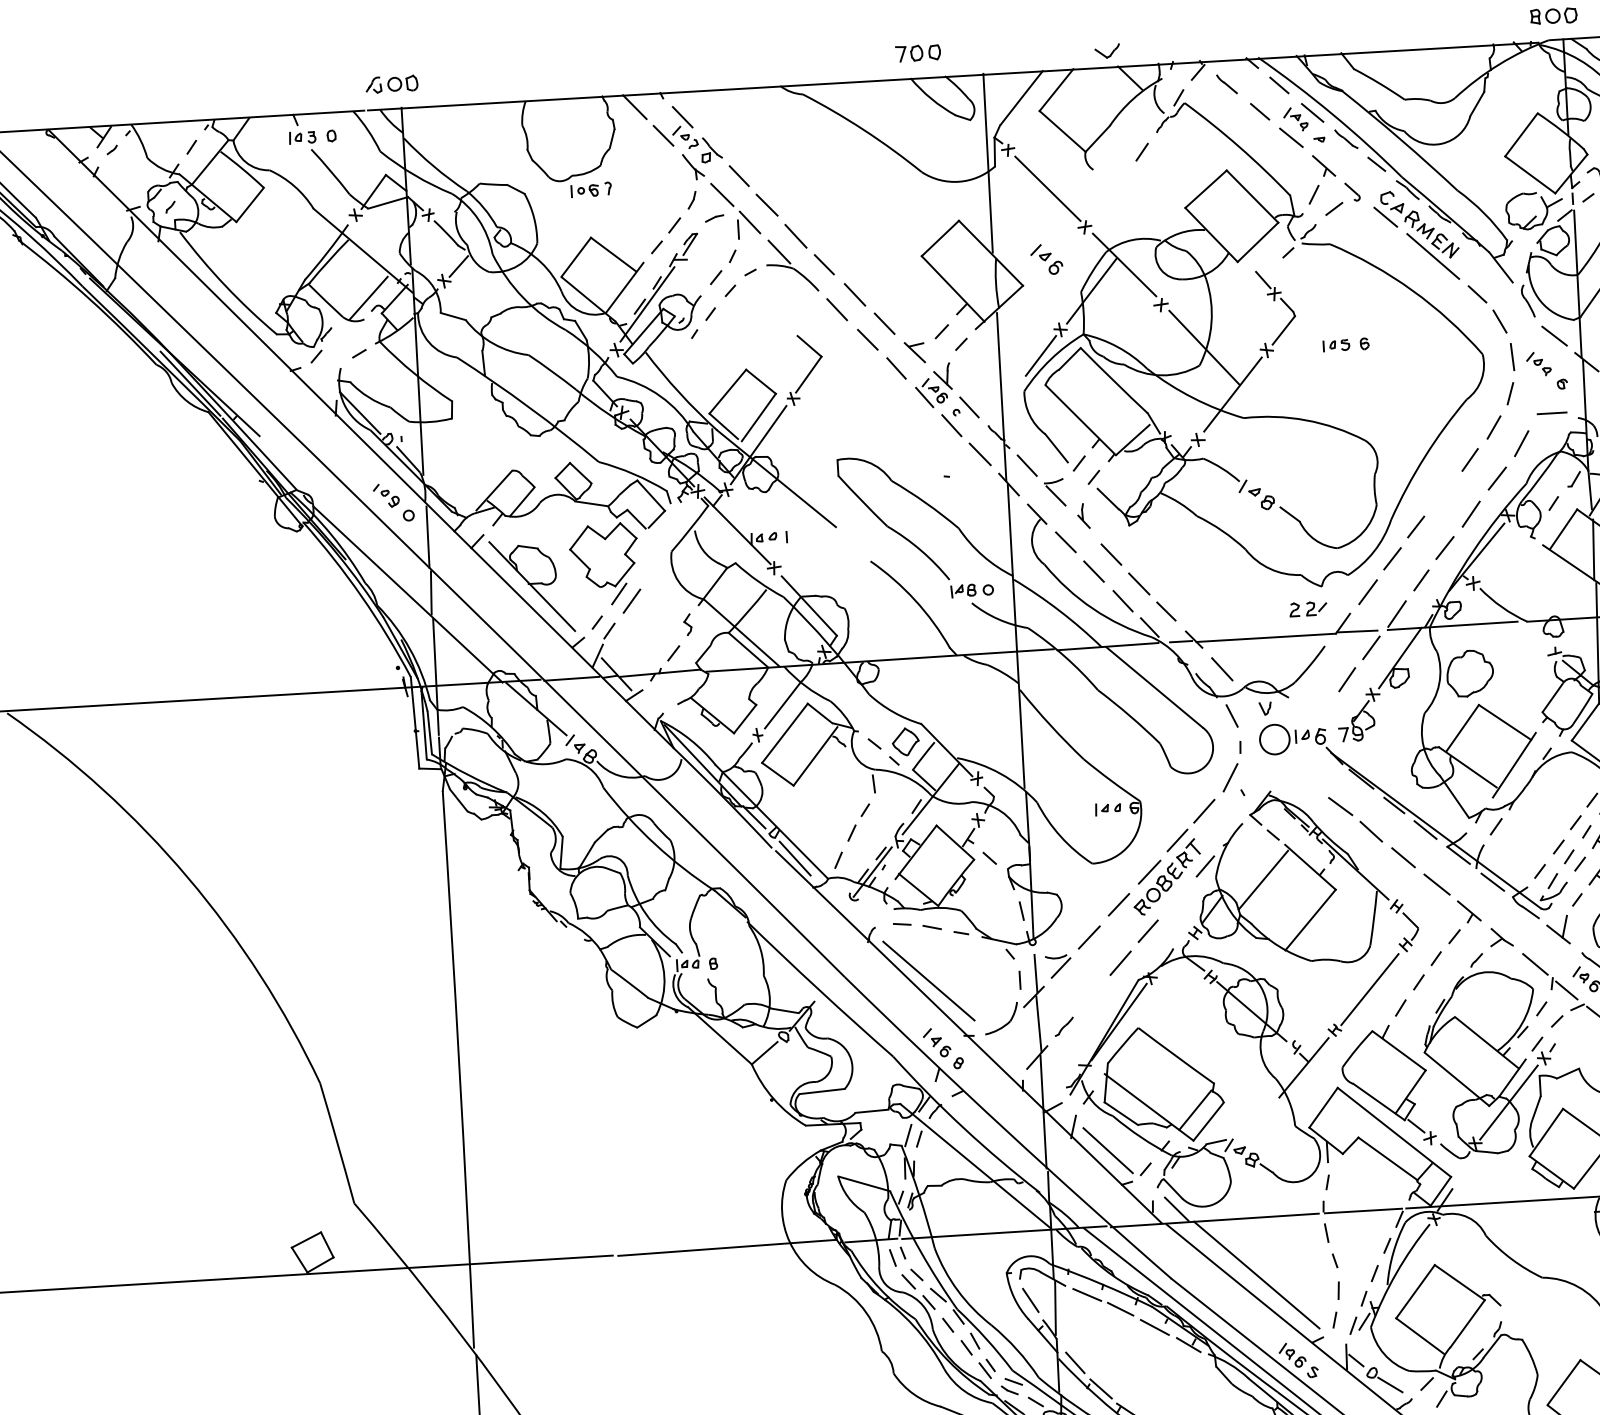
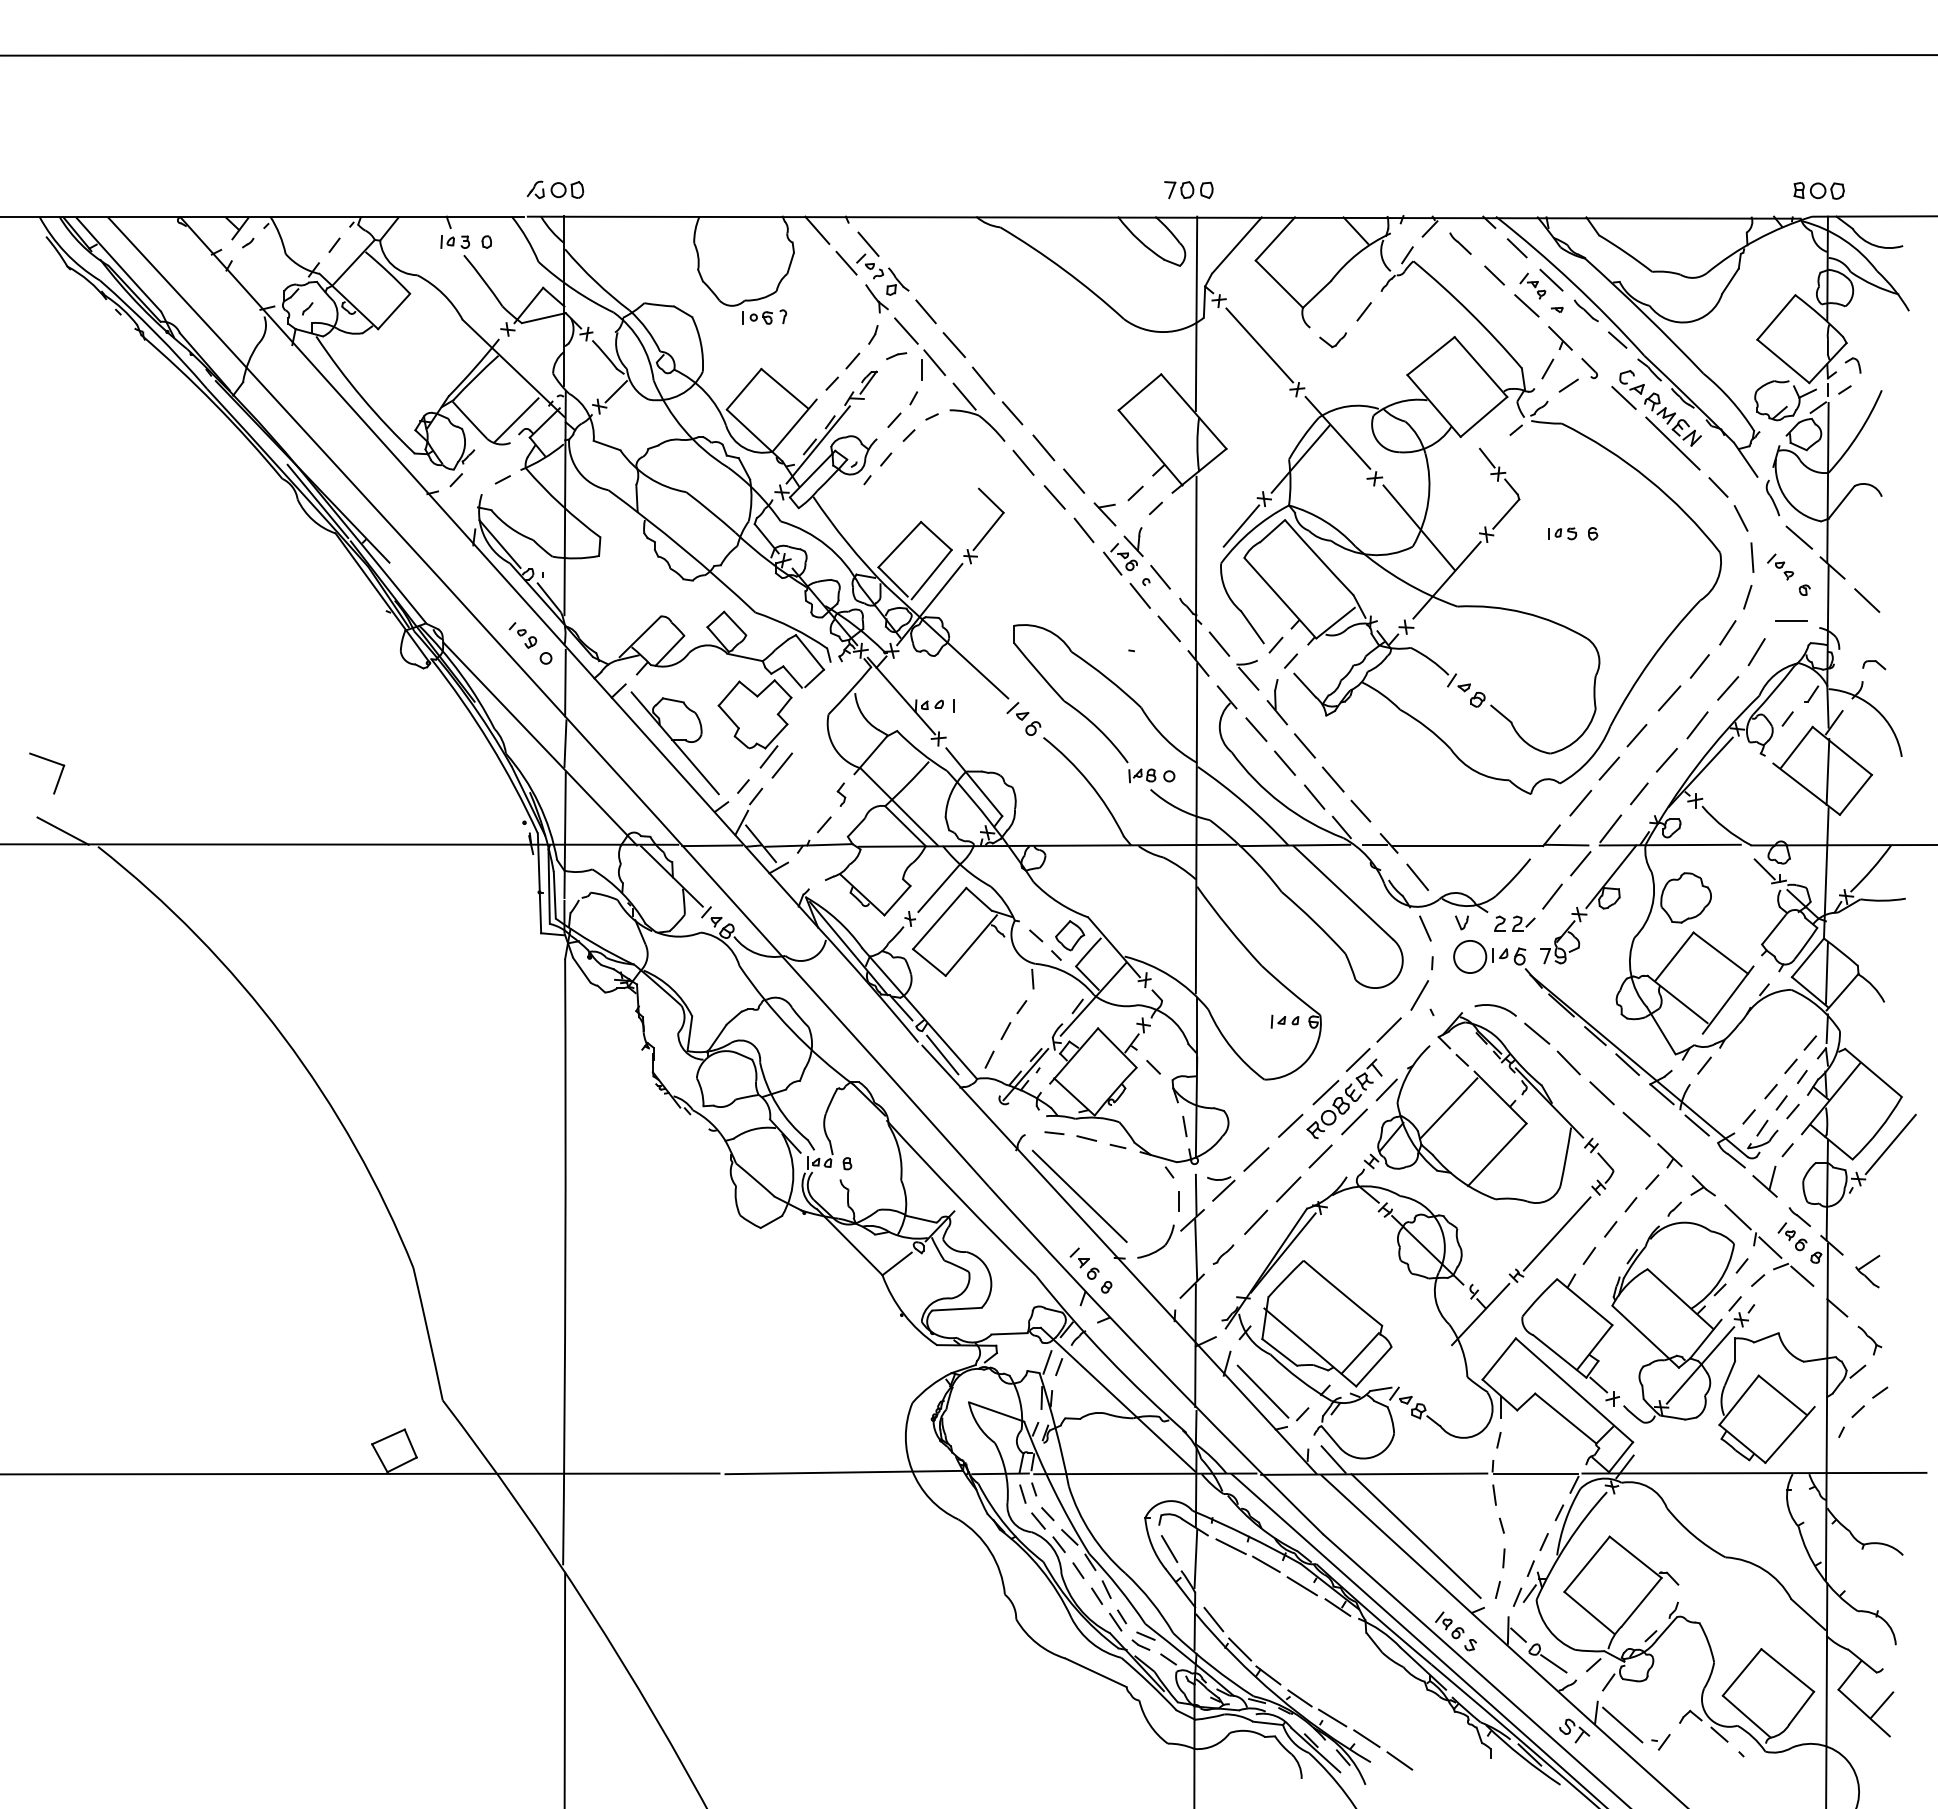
part: (1106, 51) -> (1332, 340), moved
part: (917, 53) -> (1188, 190), moved
part: (1046, 259) -> (1023, 718), moved
line: (1443, 491) -> (1669, 698), added
part: (1083, 516) -> (1277, 702), size x1.67
part: (1307, 608) -> (1514, 923), moved
line: (1540, 643) -> (1764, 869), added
arc: (1301, 784) -> (1496, 1007), added
line: (1177, 897) -> (1354, 1121), added
line: (1092, 995) -> (1256, 1222), added

